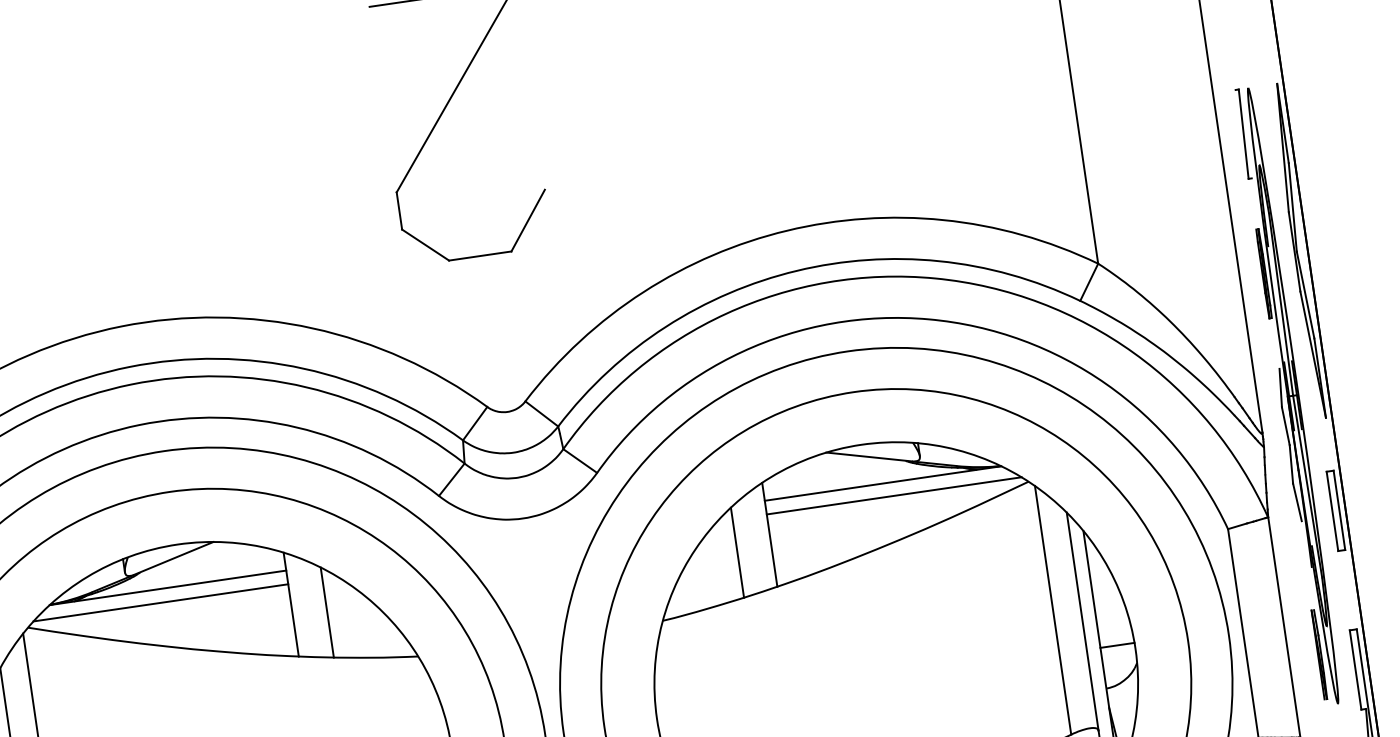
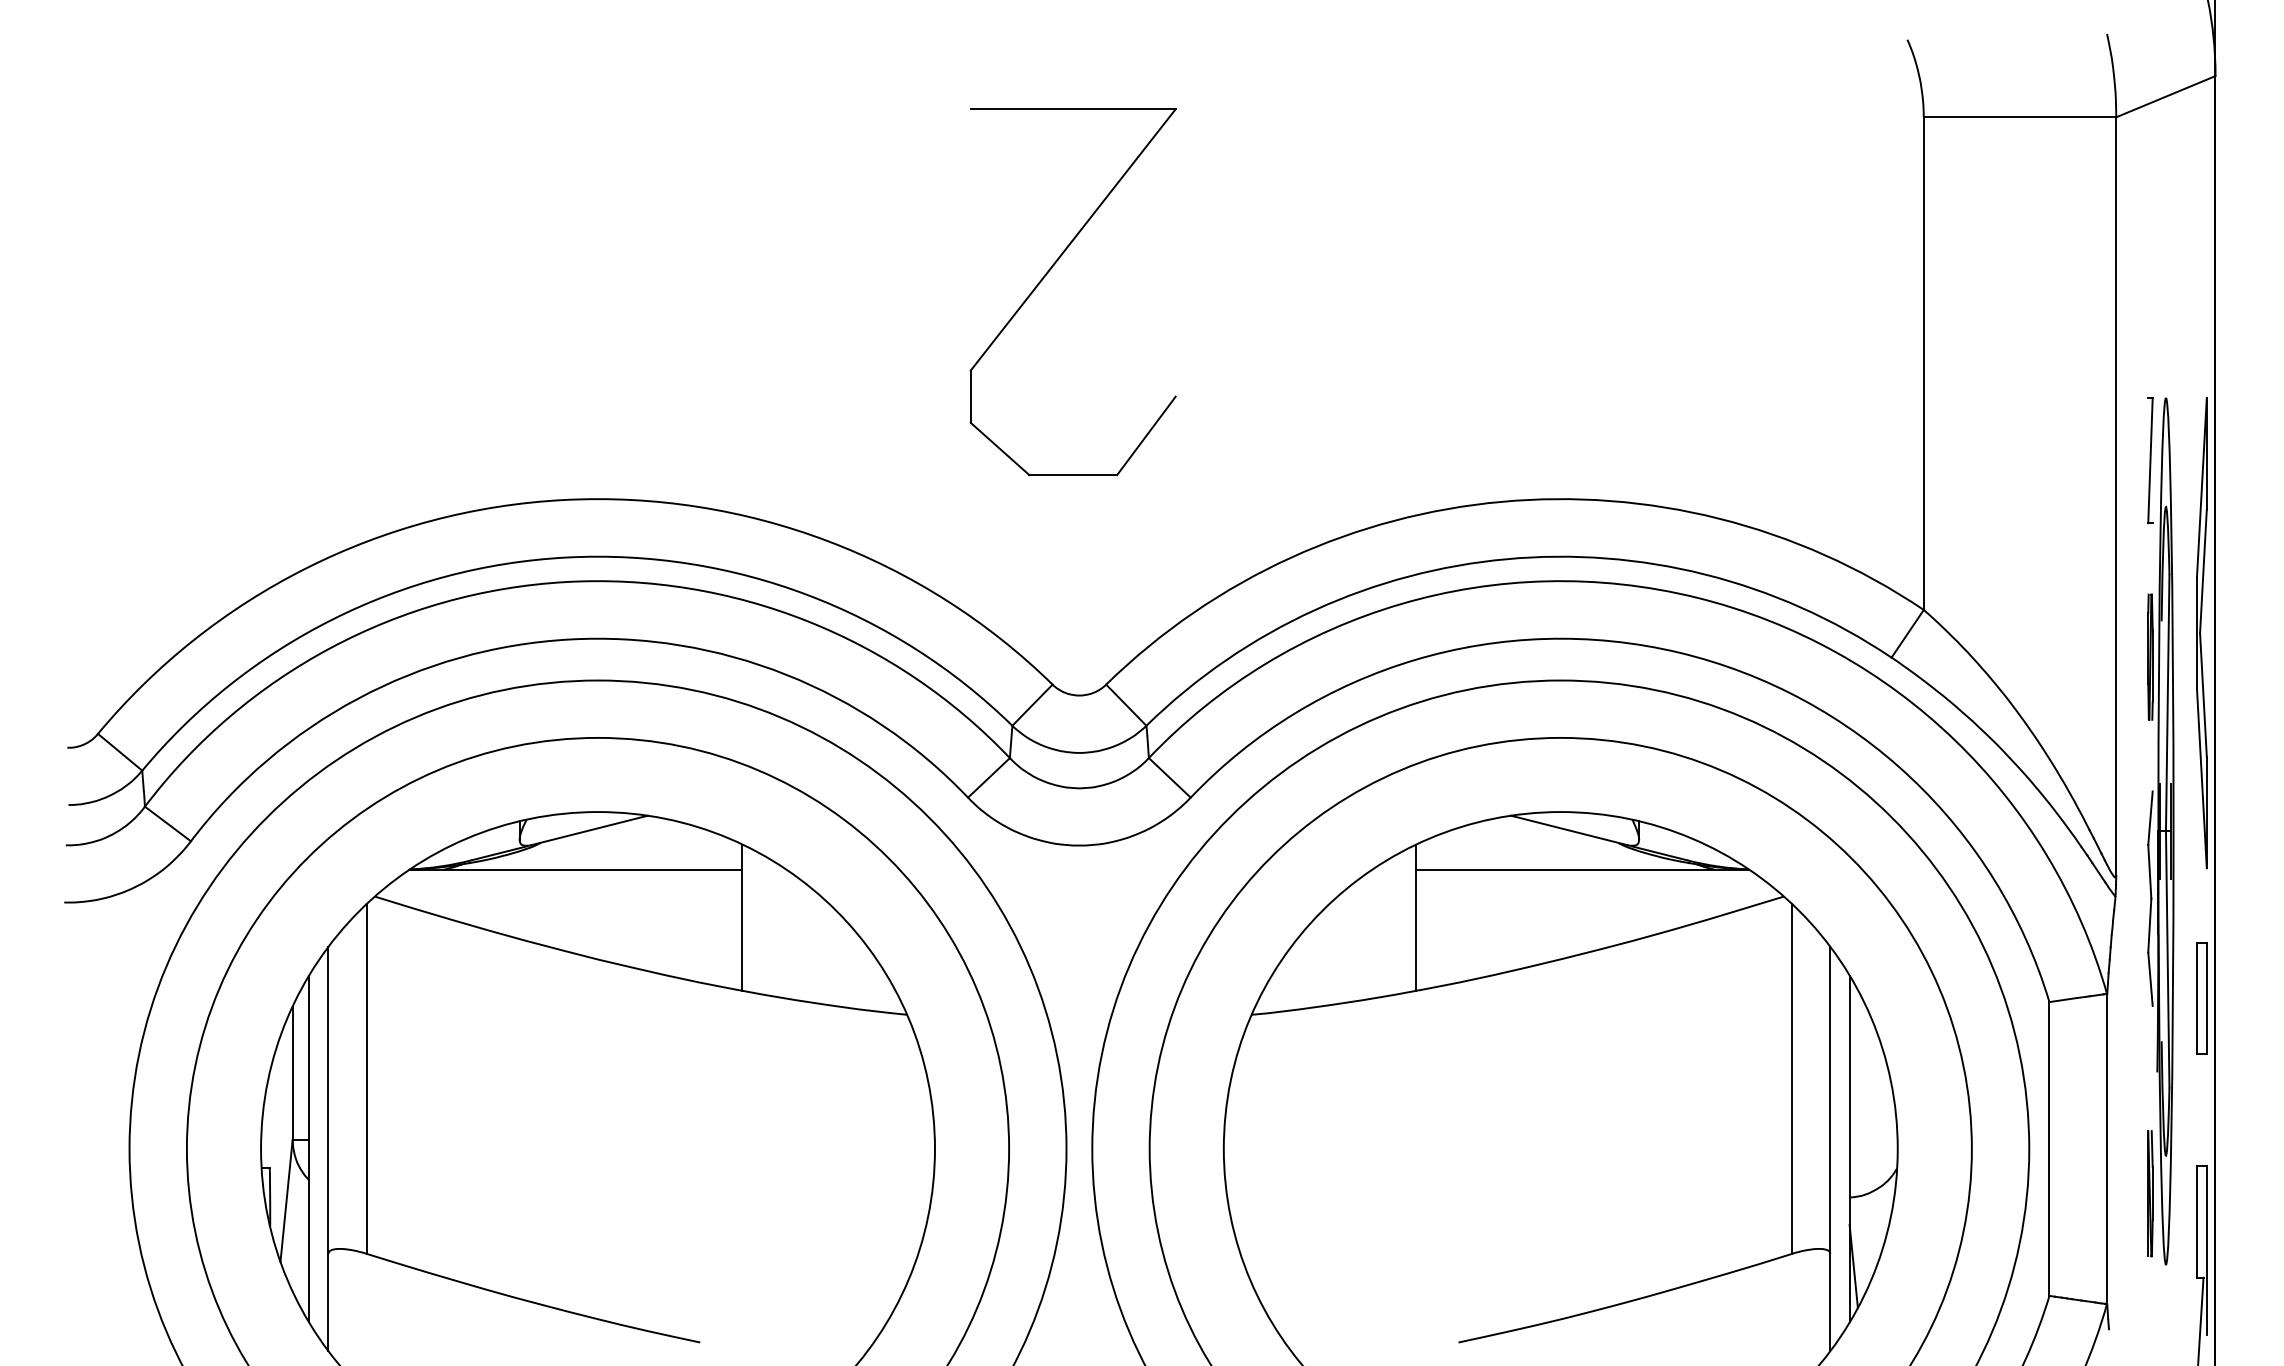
line: (894, 496) -> (1595, 889), removed
line: (737, 552) -> (1368, 935), removed
line: (160, 603) -> (562, 889), removed
line: (327, 612) -> (790, 935), removed
line: (1117, 645) -> (1873, 1140), removed

